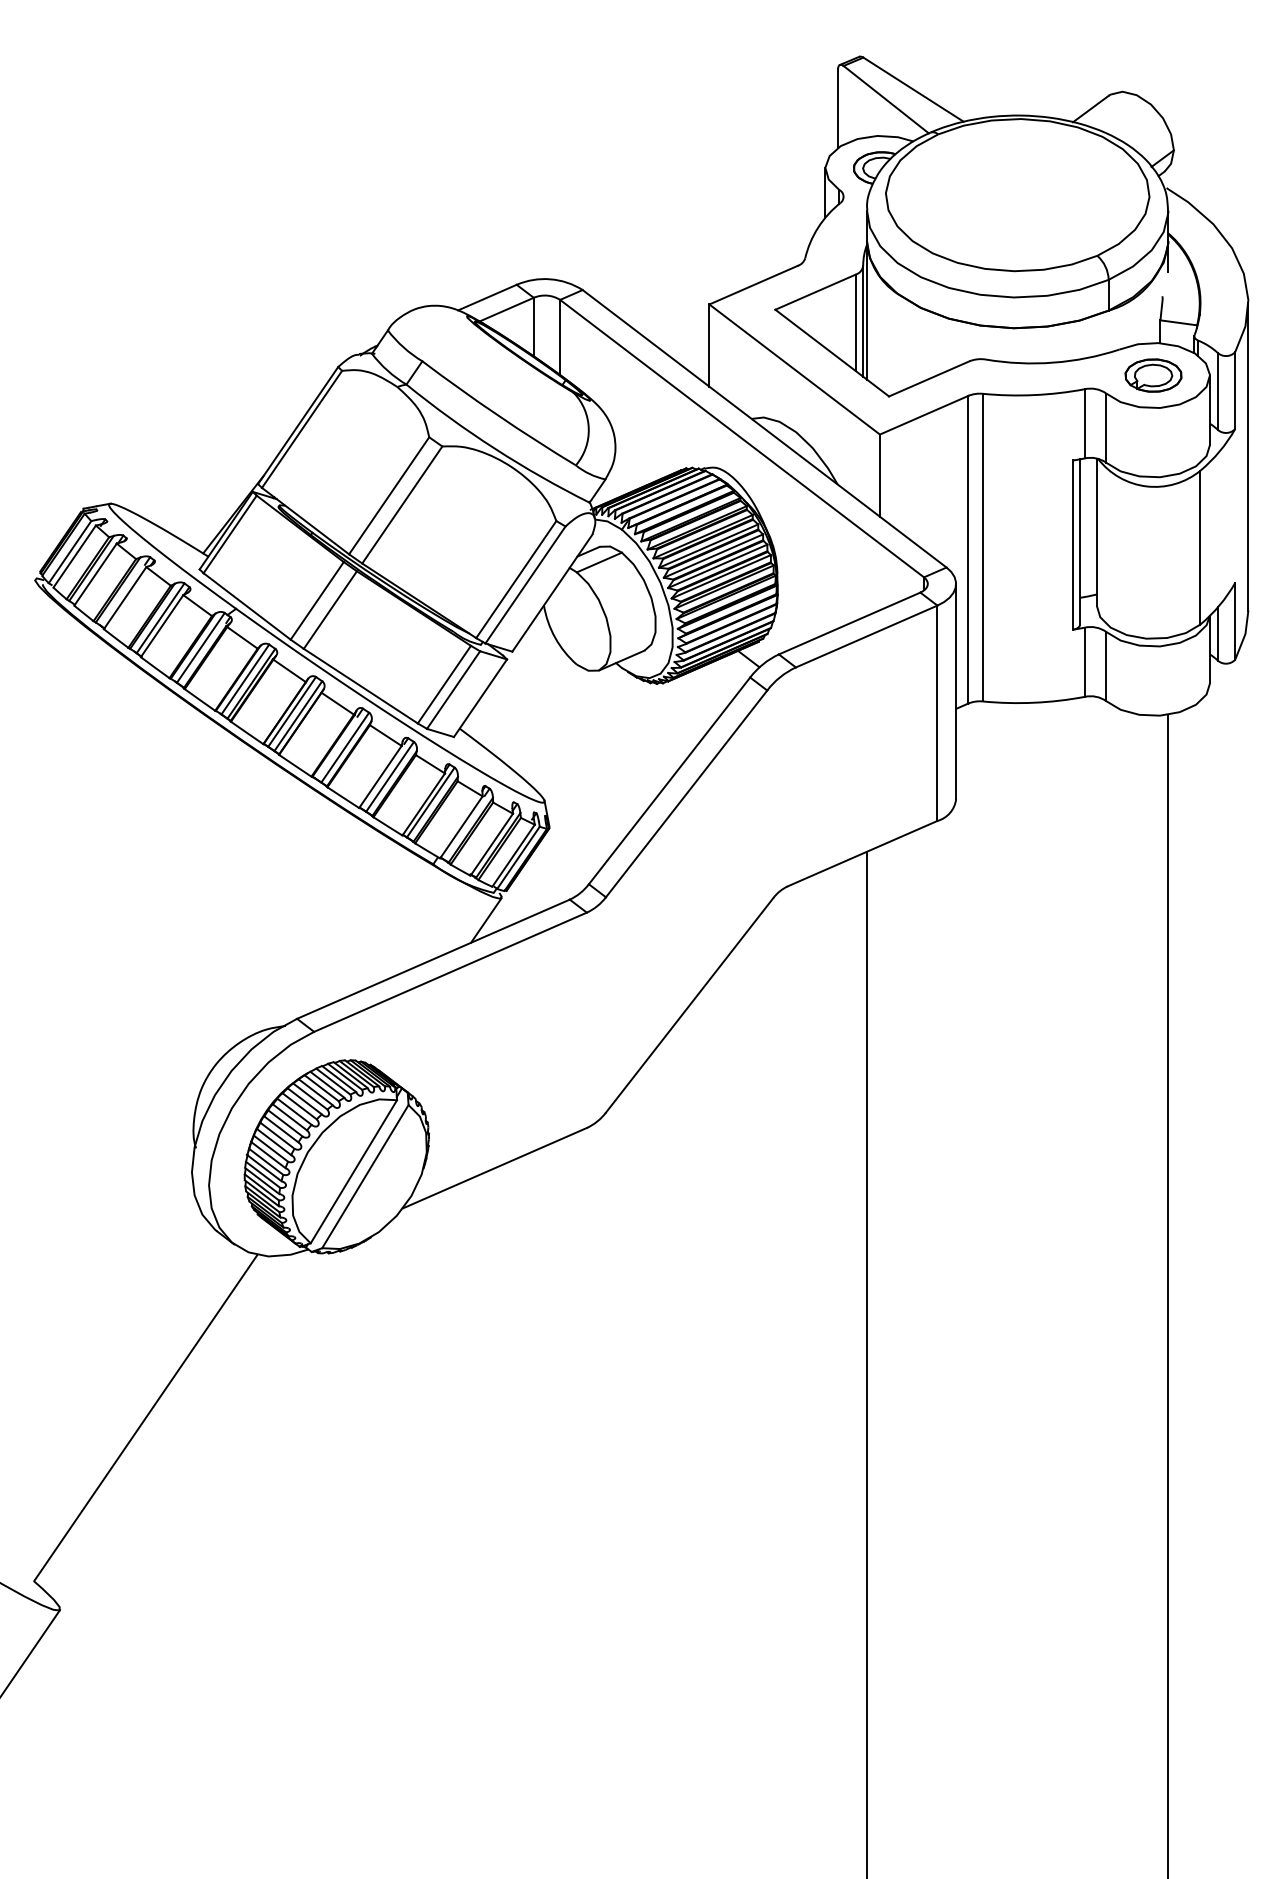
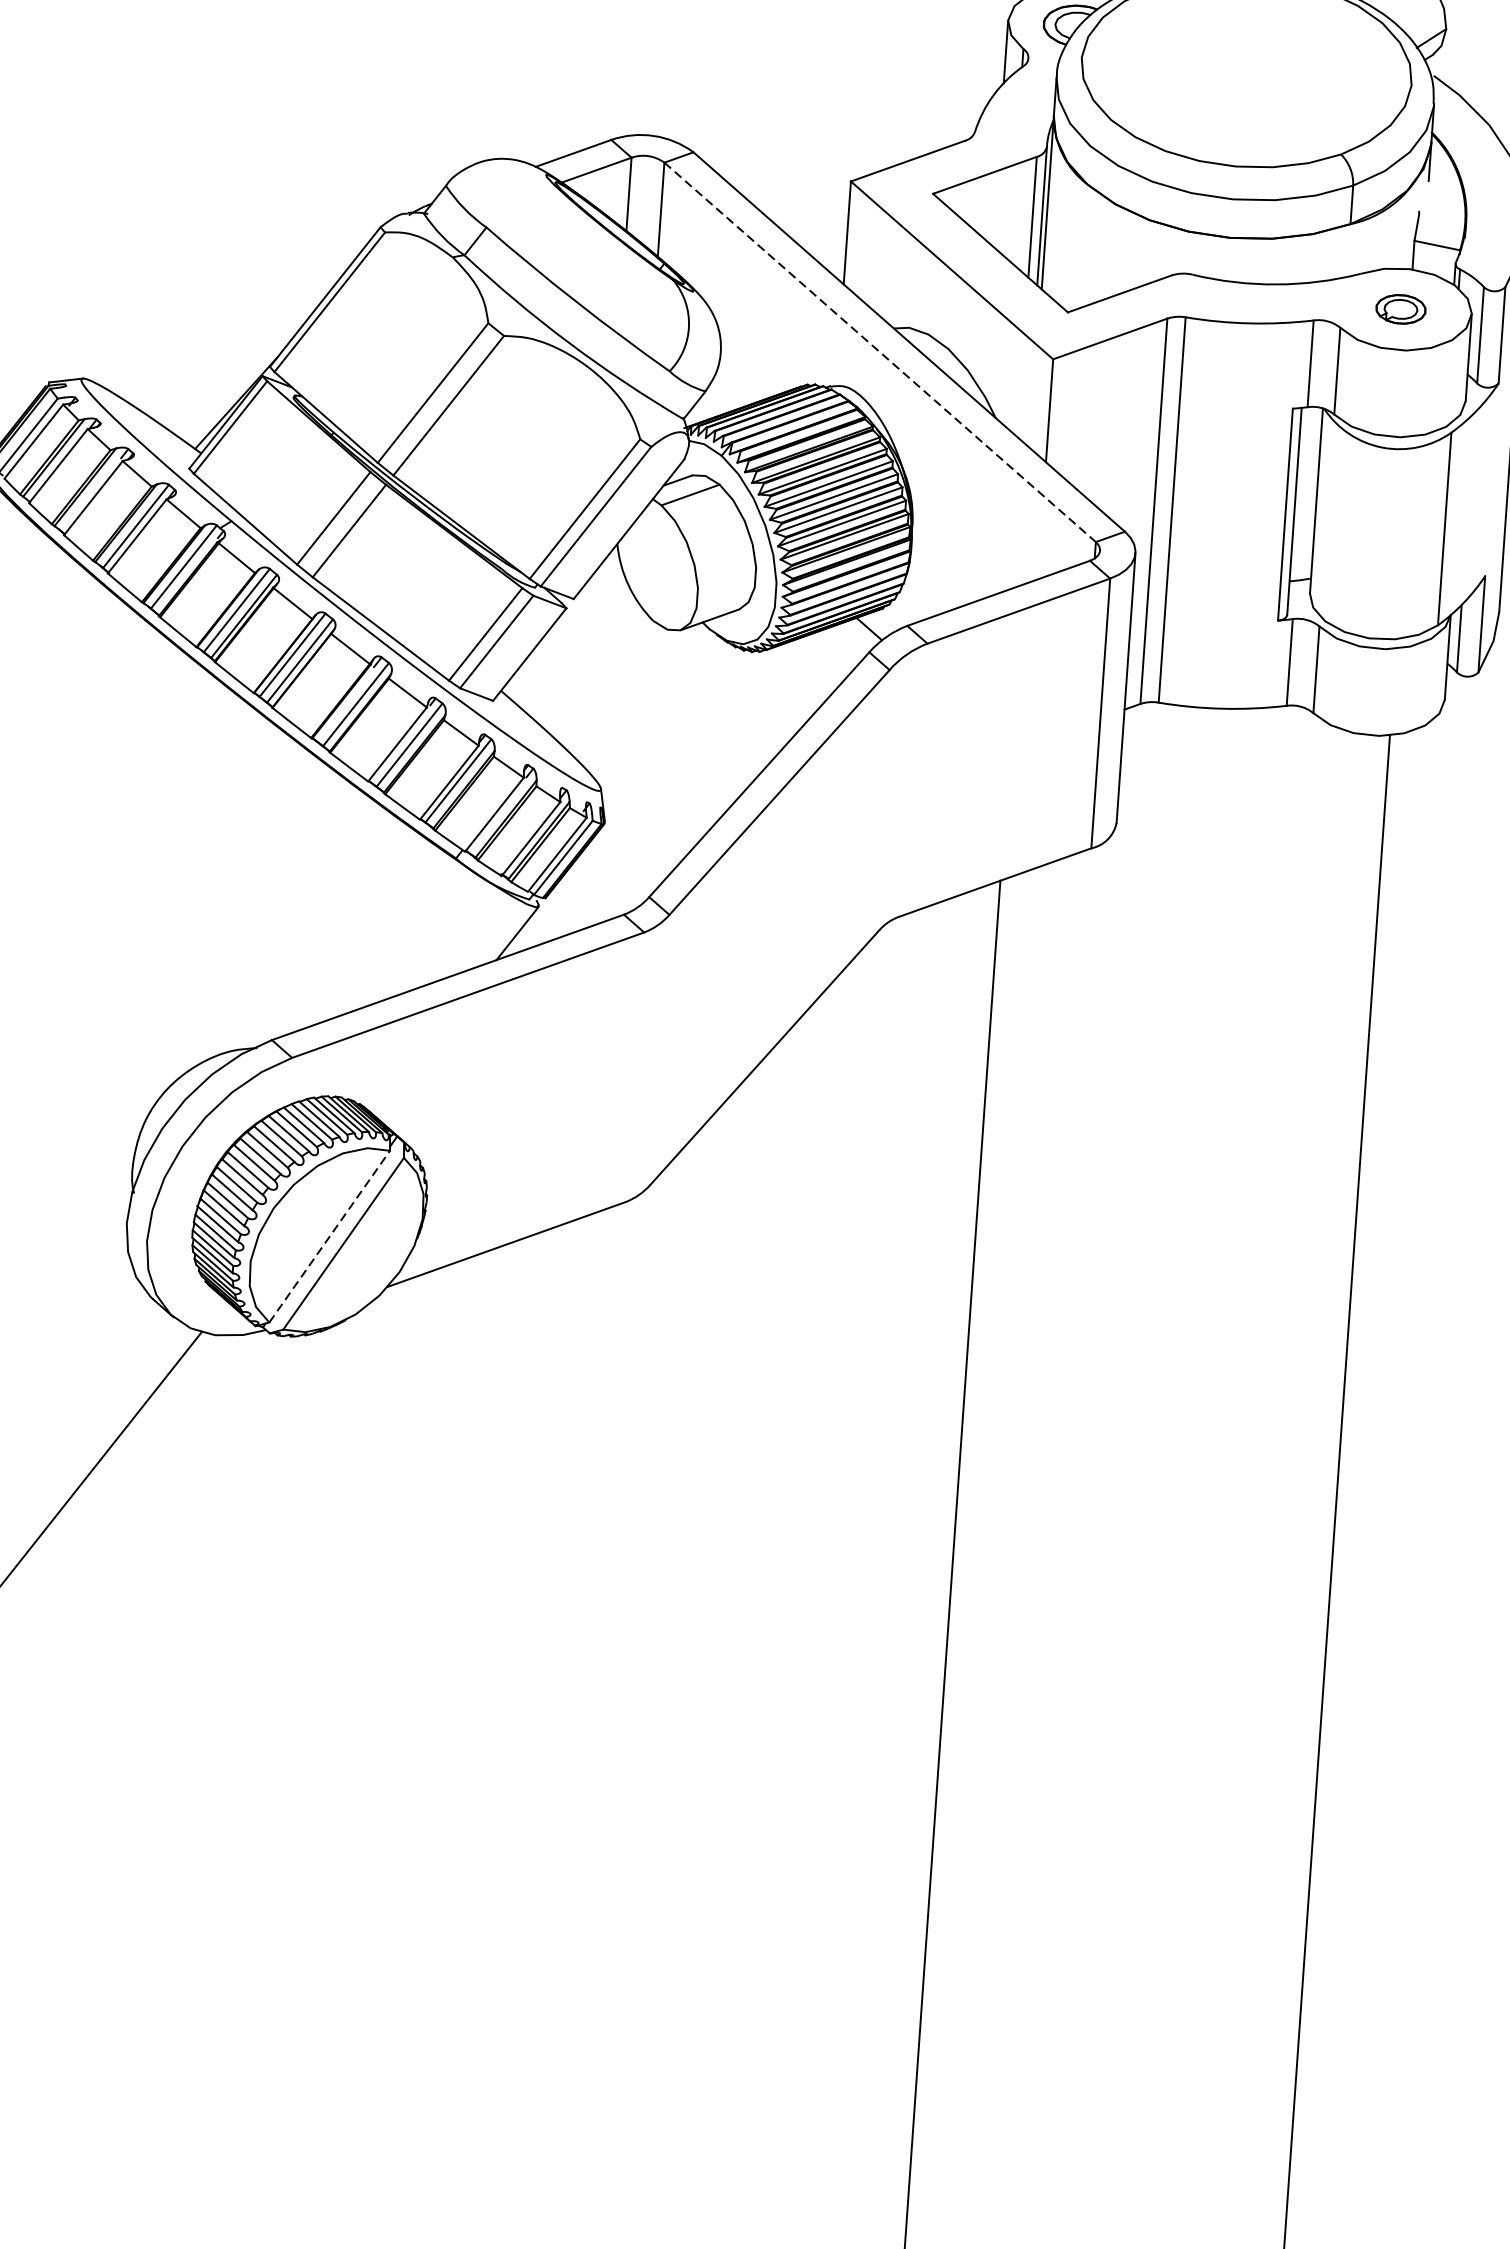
part: (1153, 375) -> (1400, 309), size x0.7
line: (742, 438) -> (880, 352), solid -> dashed
line: (353, 1171) -> (329, 1236), solid -> dashed

